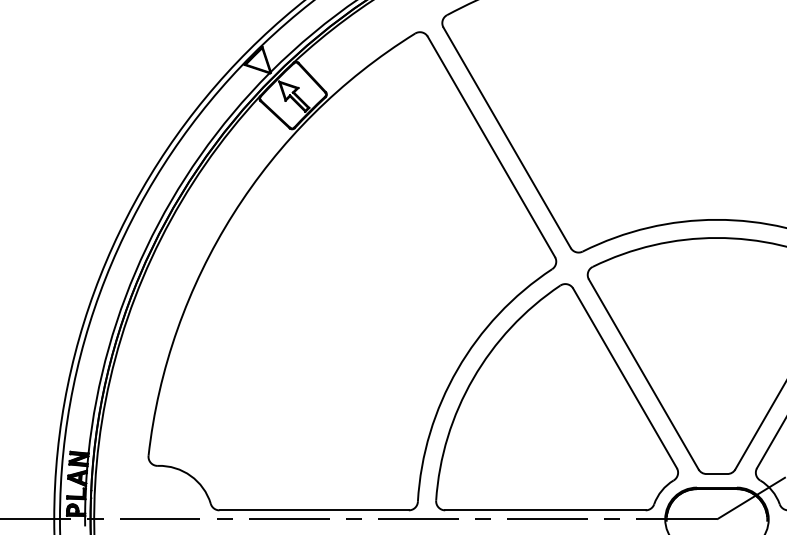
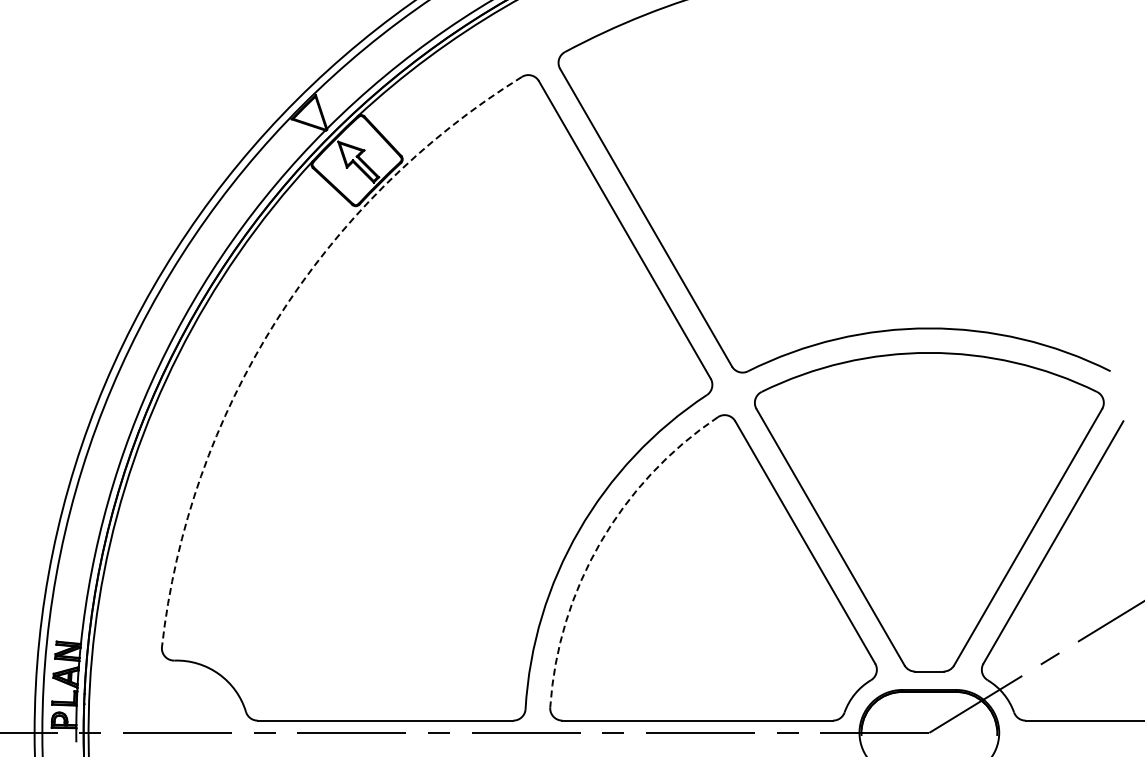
arc: (233, 213) -> (276, 320), solid -> dashed
arc: (473, 378) -> (600, 542), solid -> dashed

